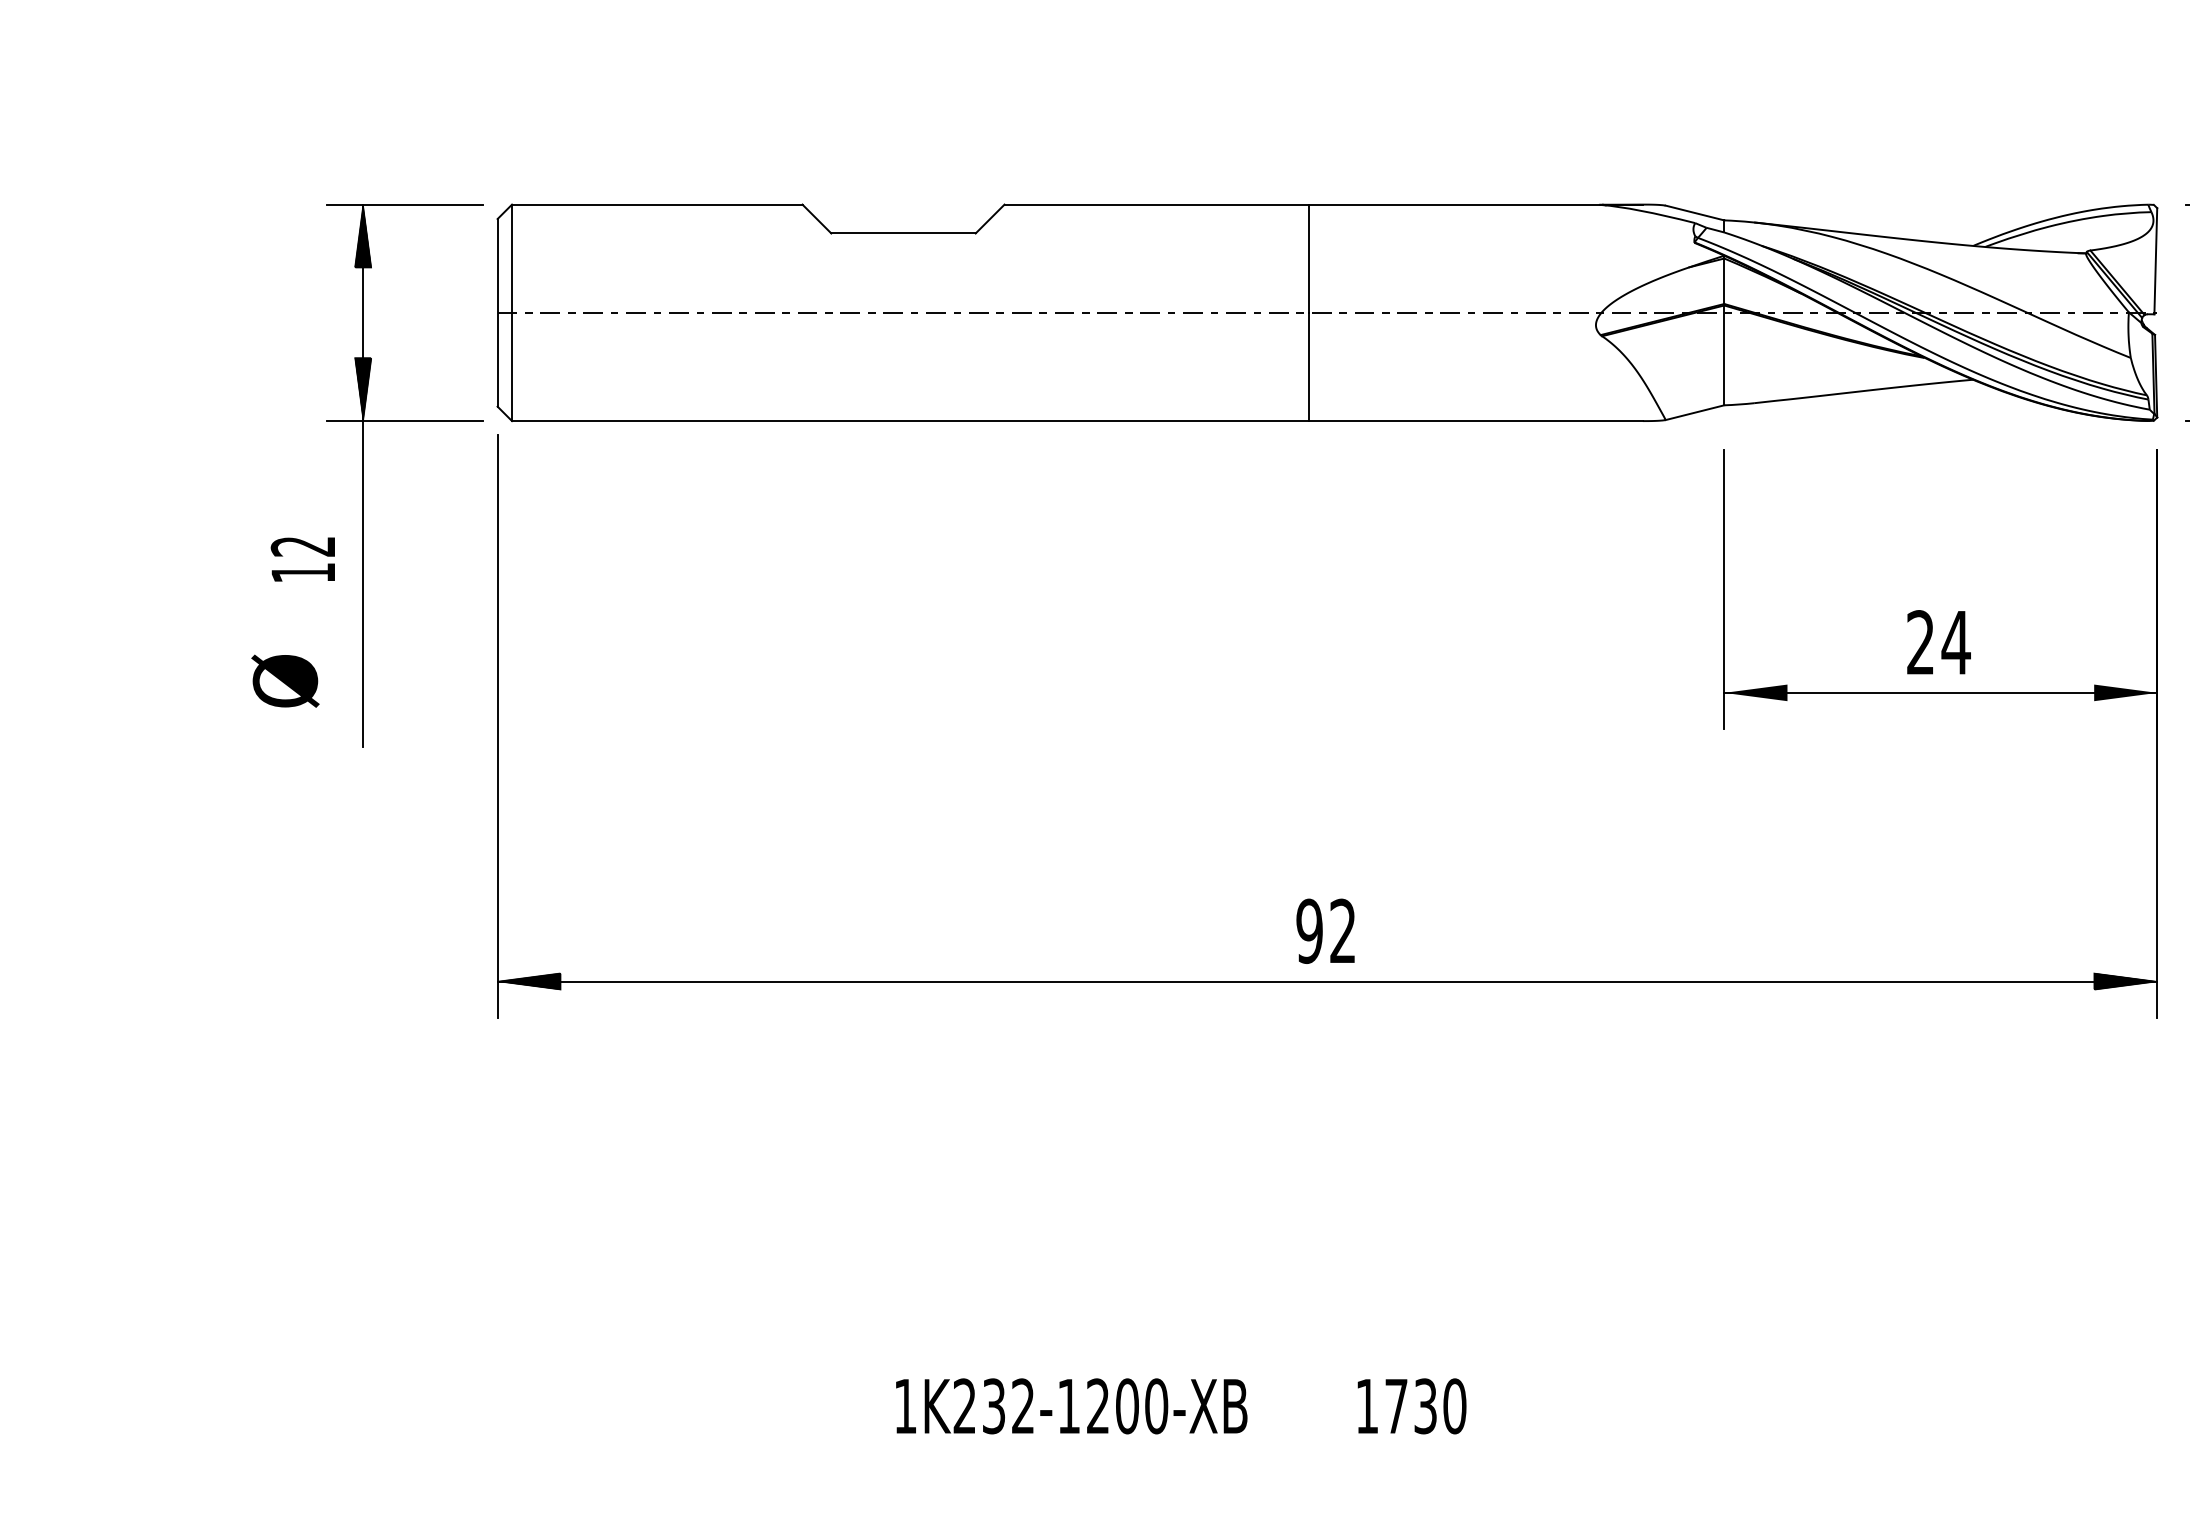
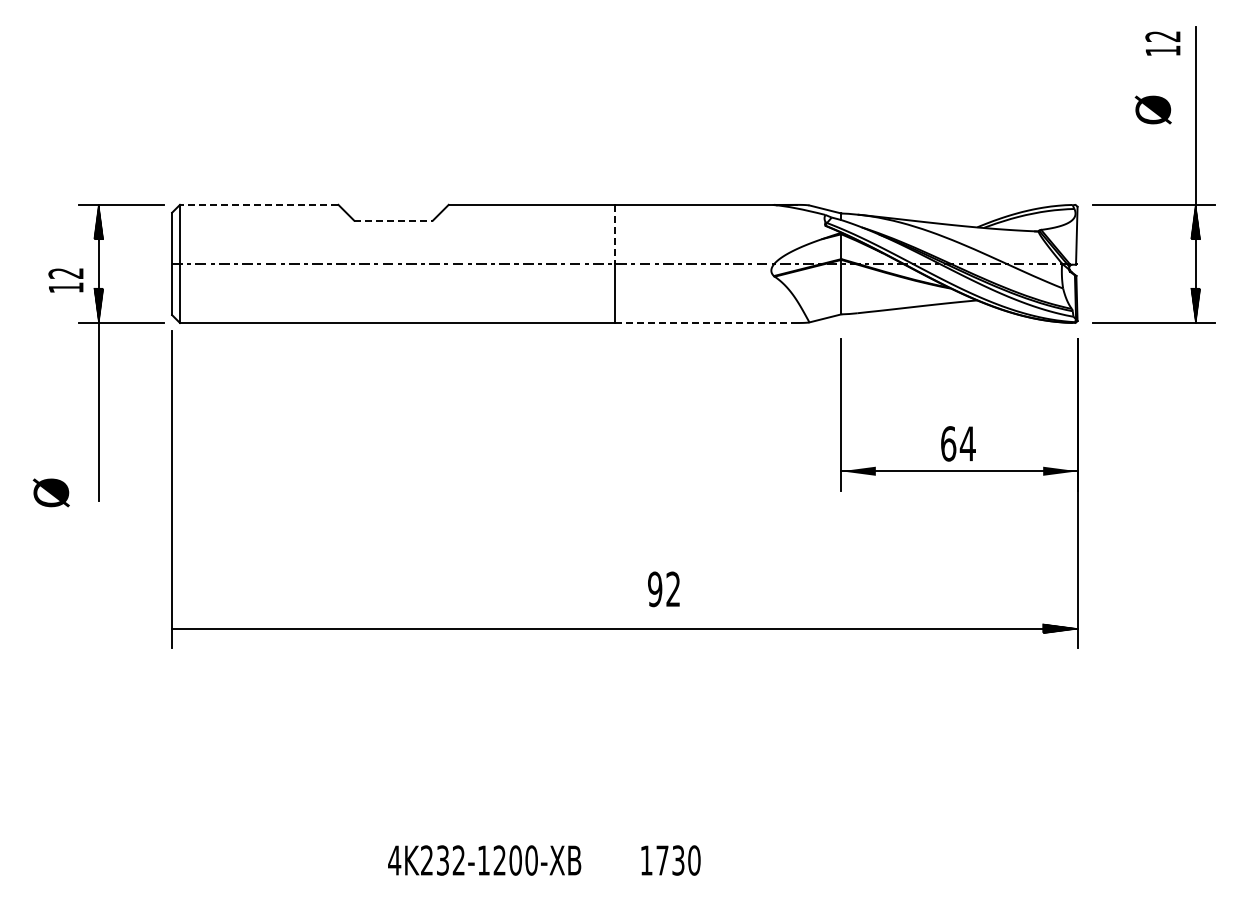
line: (655, 203) -> (258, 204), solid -> dashed
line: (905, 233) -> (394, 220), solid -> dashed
line: (1310, 258) -> (615, 234), solid -> dashed
line: (1475, 420) -> (705, 322), solid -> dashed
text: (302, 559) -> (65, 280), moved
text: (1920, 641) -> (948, 443), 24 -> 64
text: (283, 680) -> (50, 492), moved
text: (1324, 931) -> (663, 589), moved
hatch: (529, 981) -> (189, 628), removed
text: (905, 1406) -> (394, 860), 1K232-1200-XB -> 4K232-1200-XB

